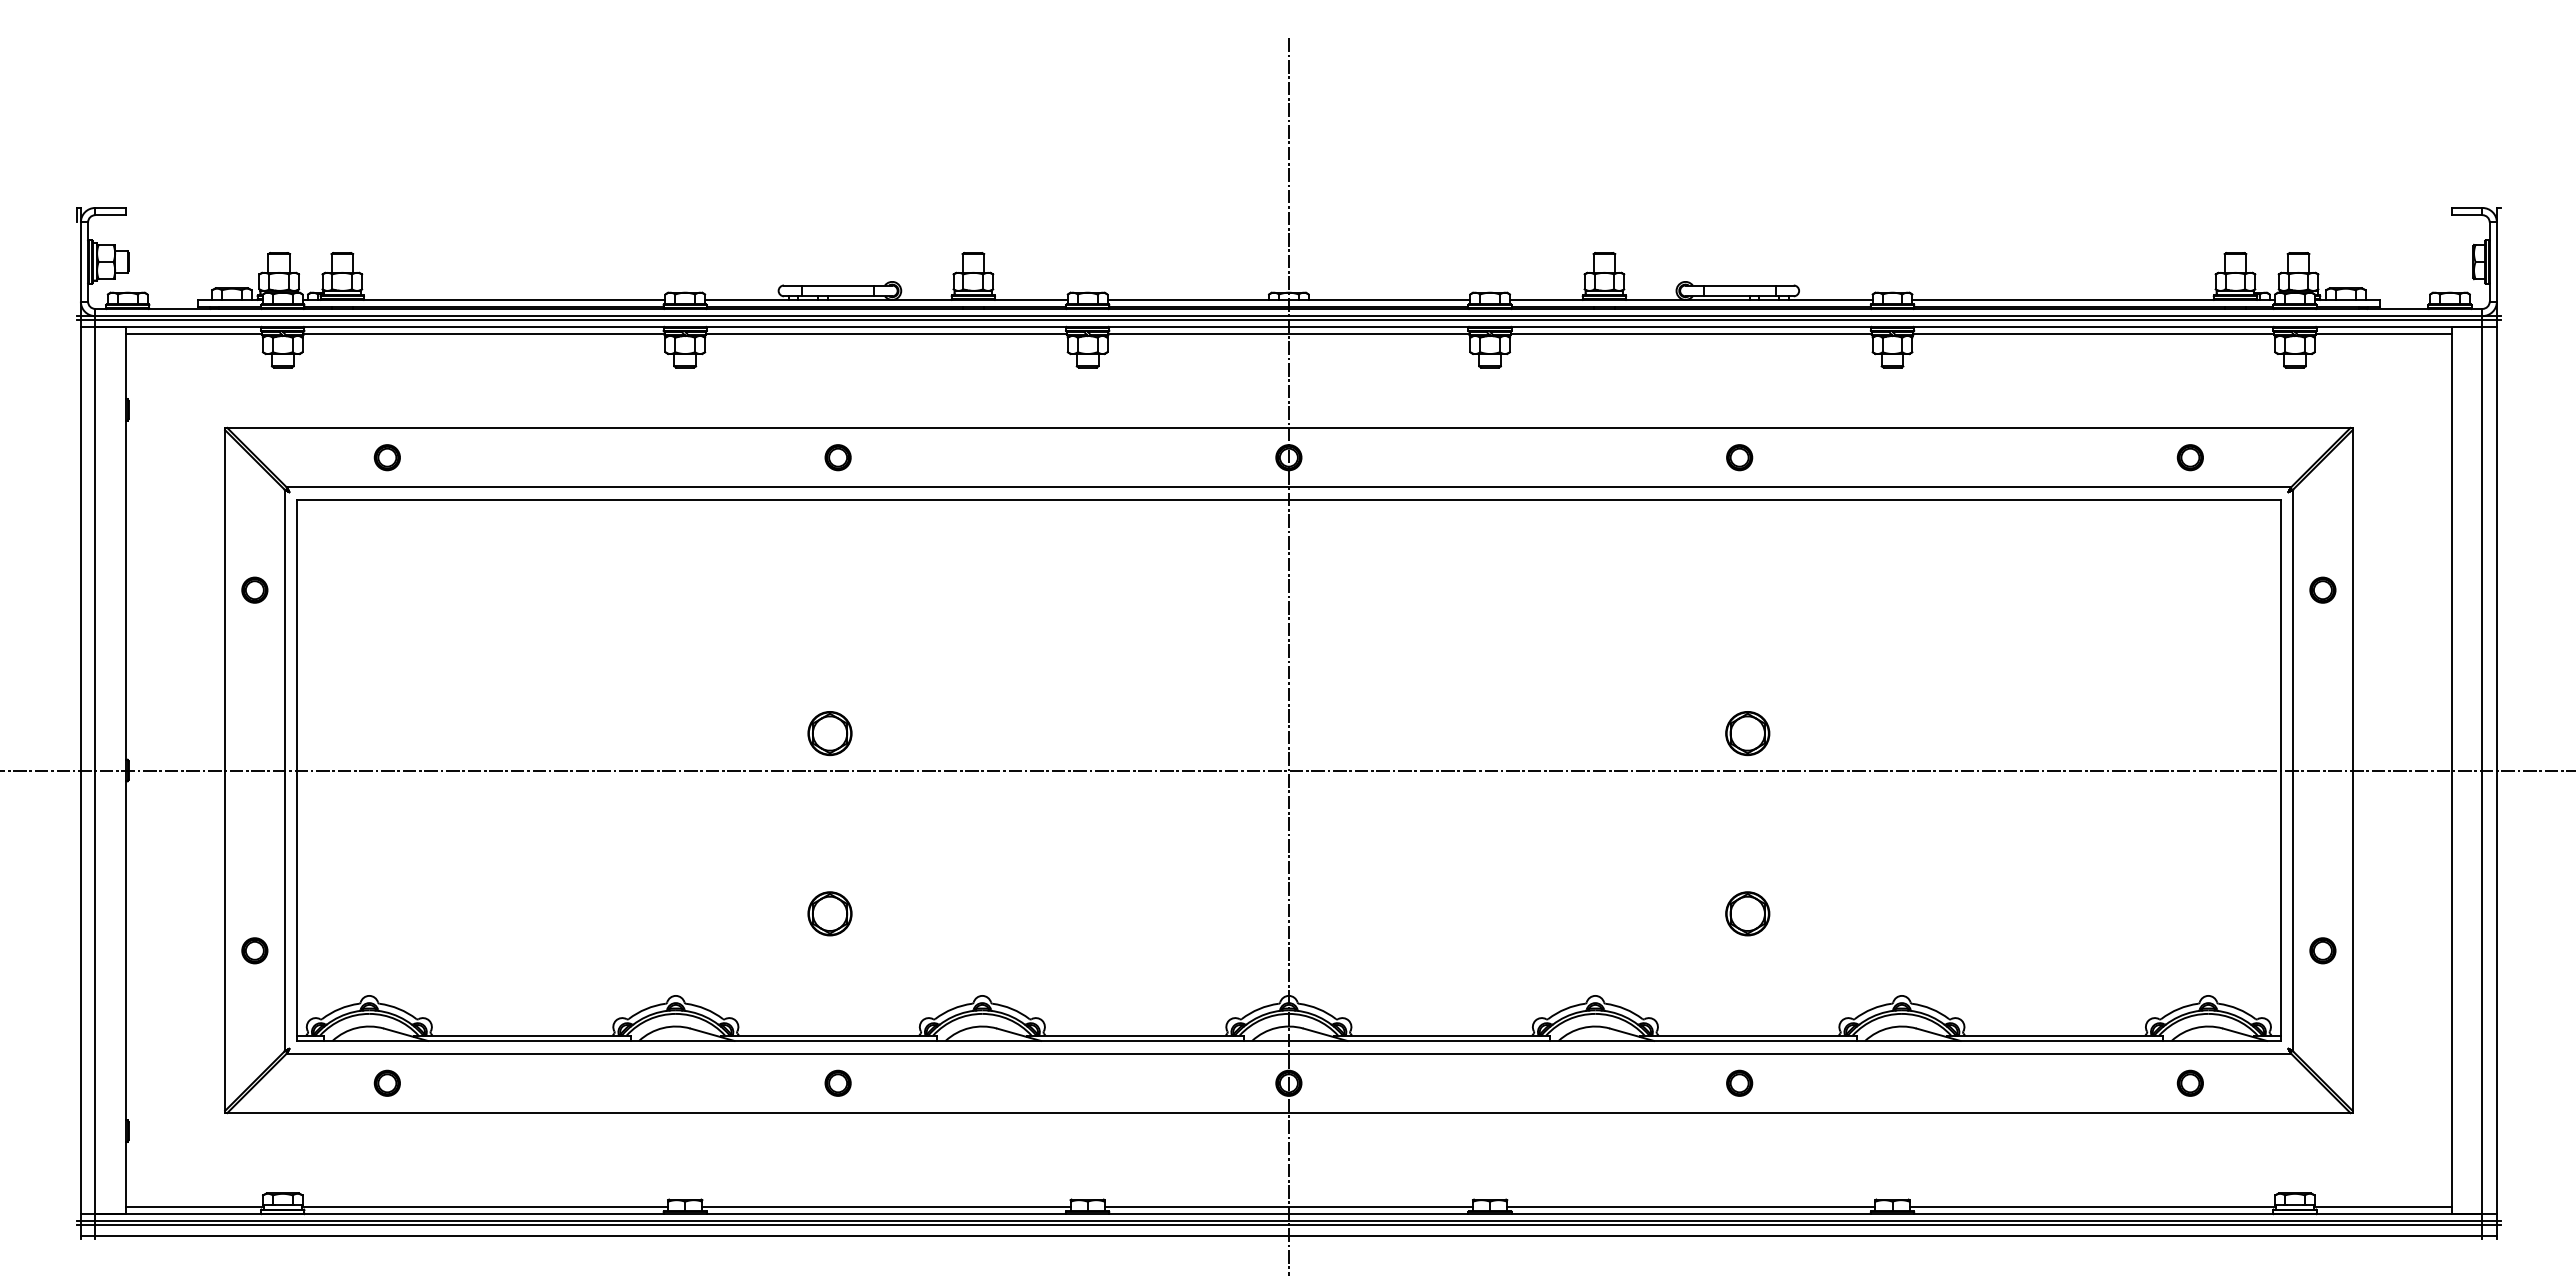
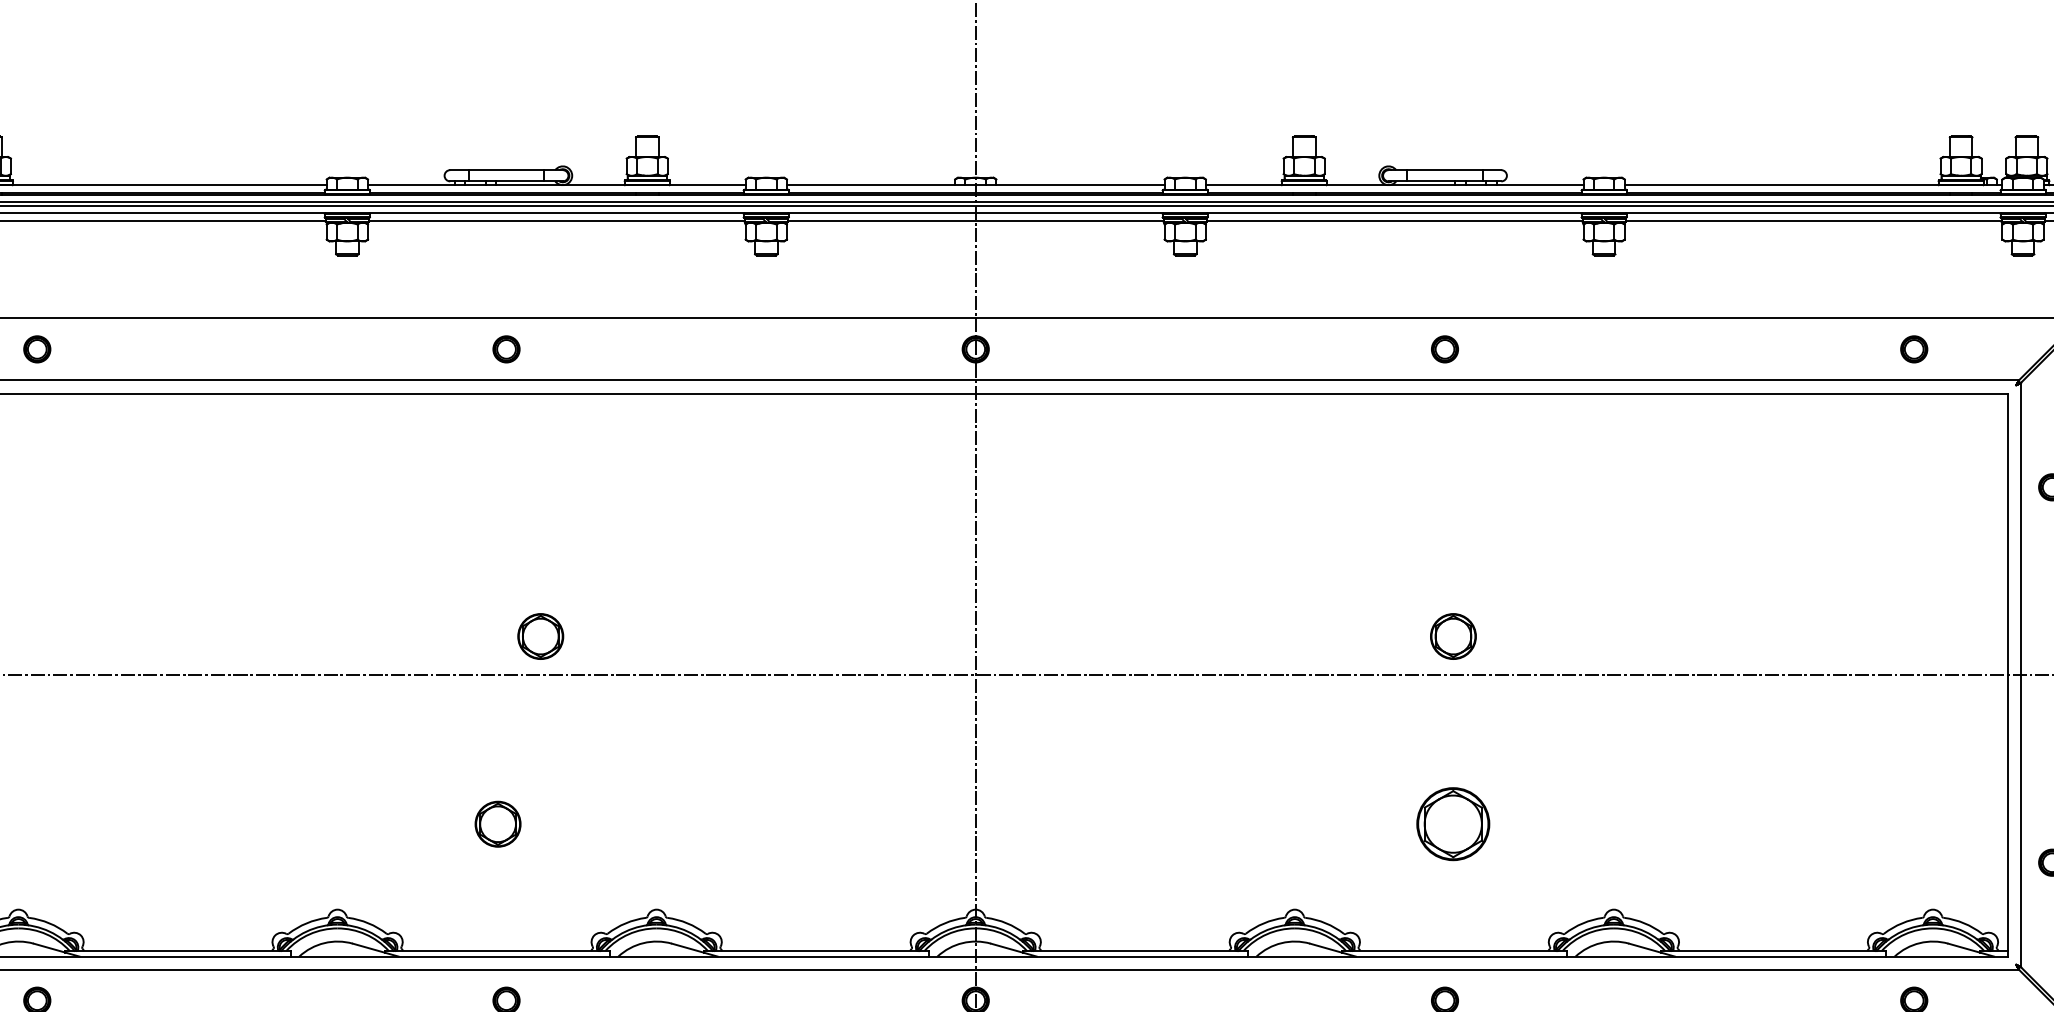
part: (829, 733) -> (540, 636), moved
part: (1747, 913) -> (1453, 823), size x1.6

